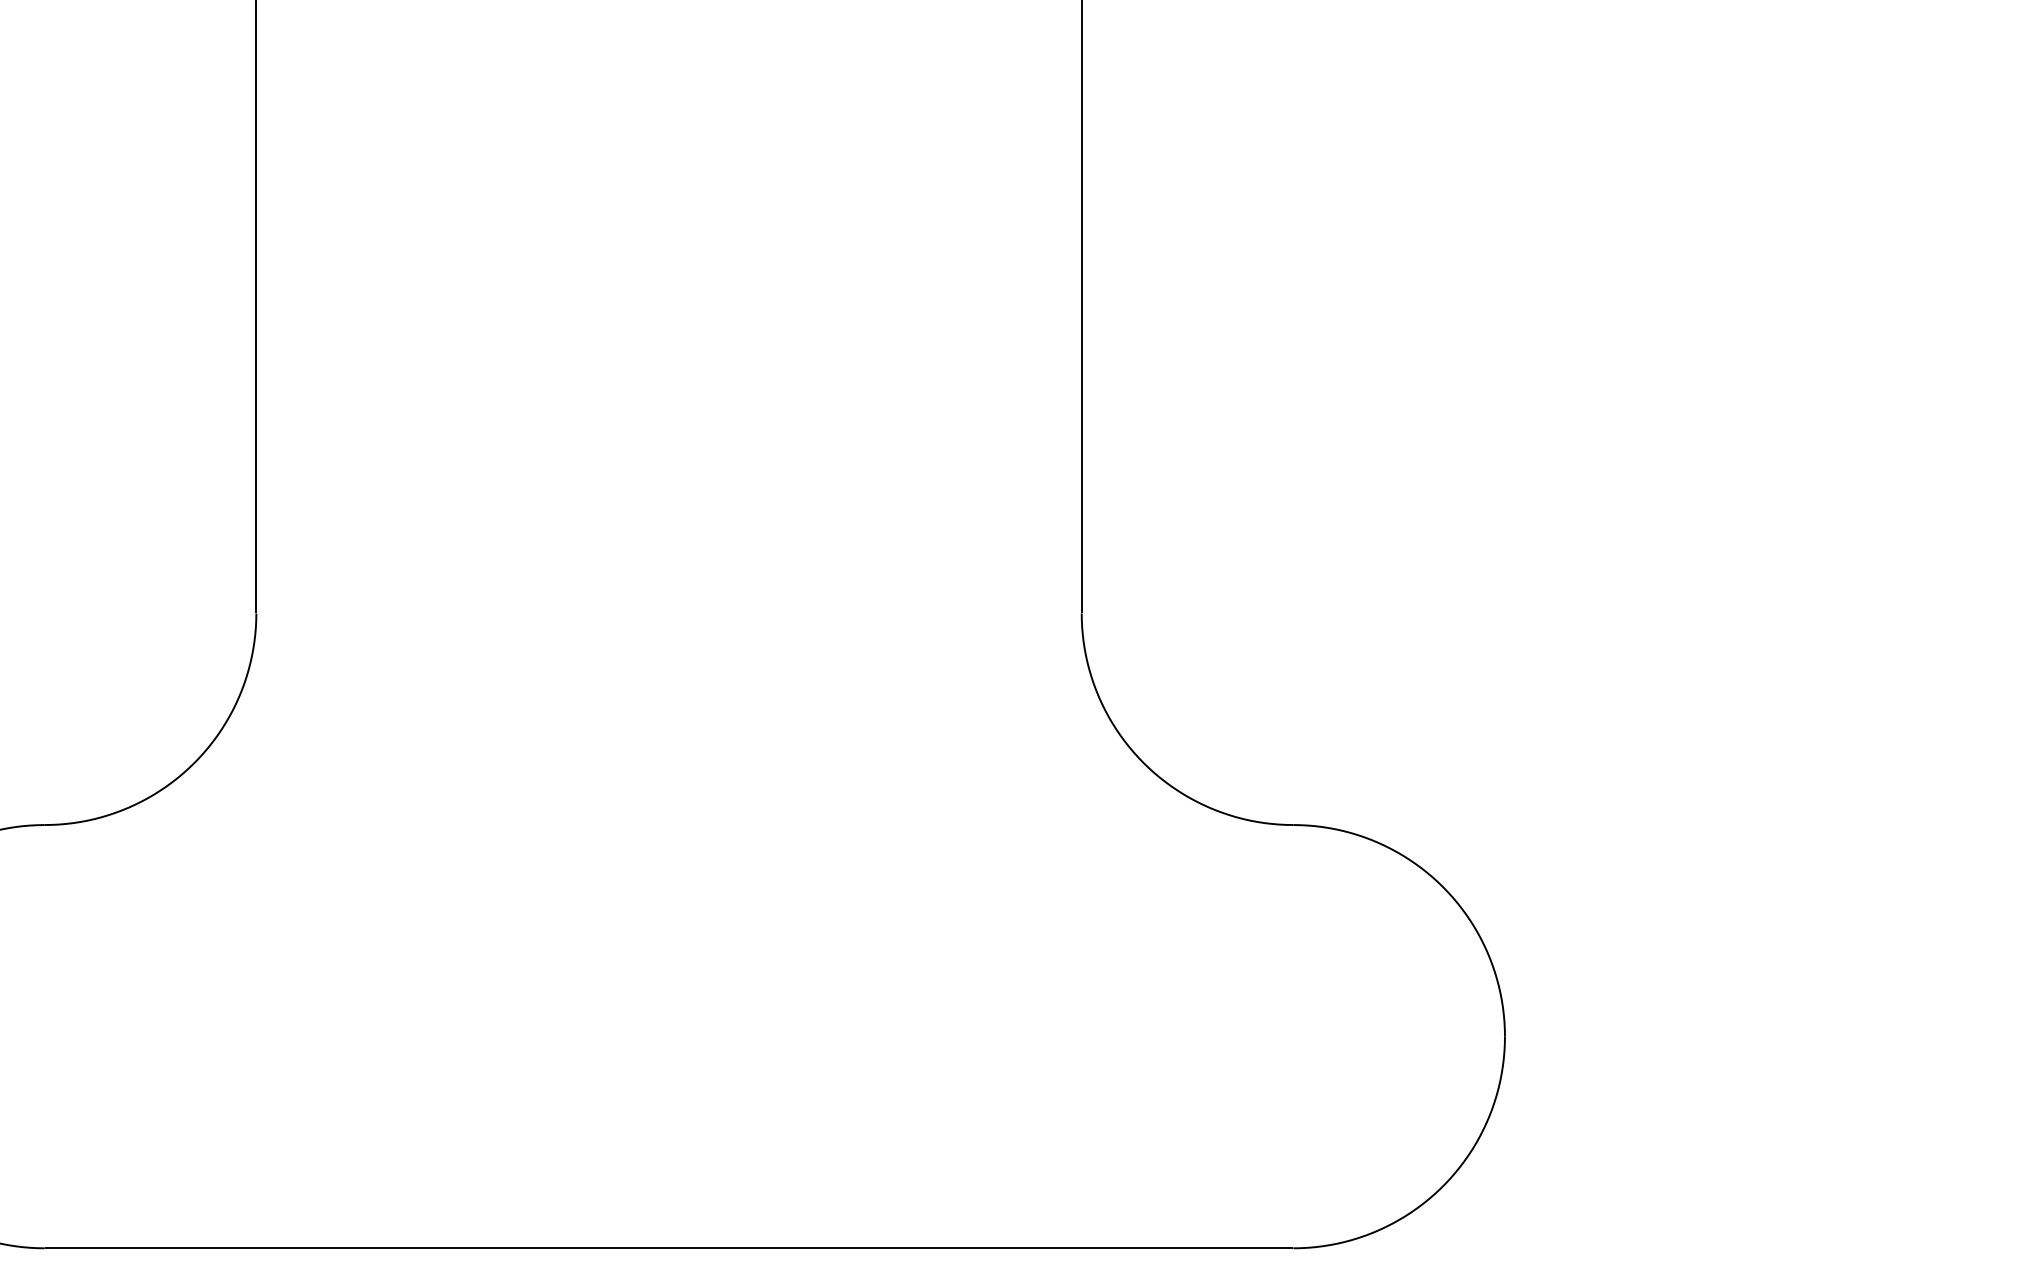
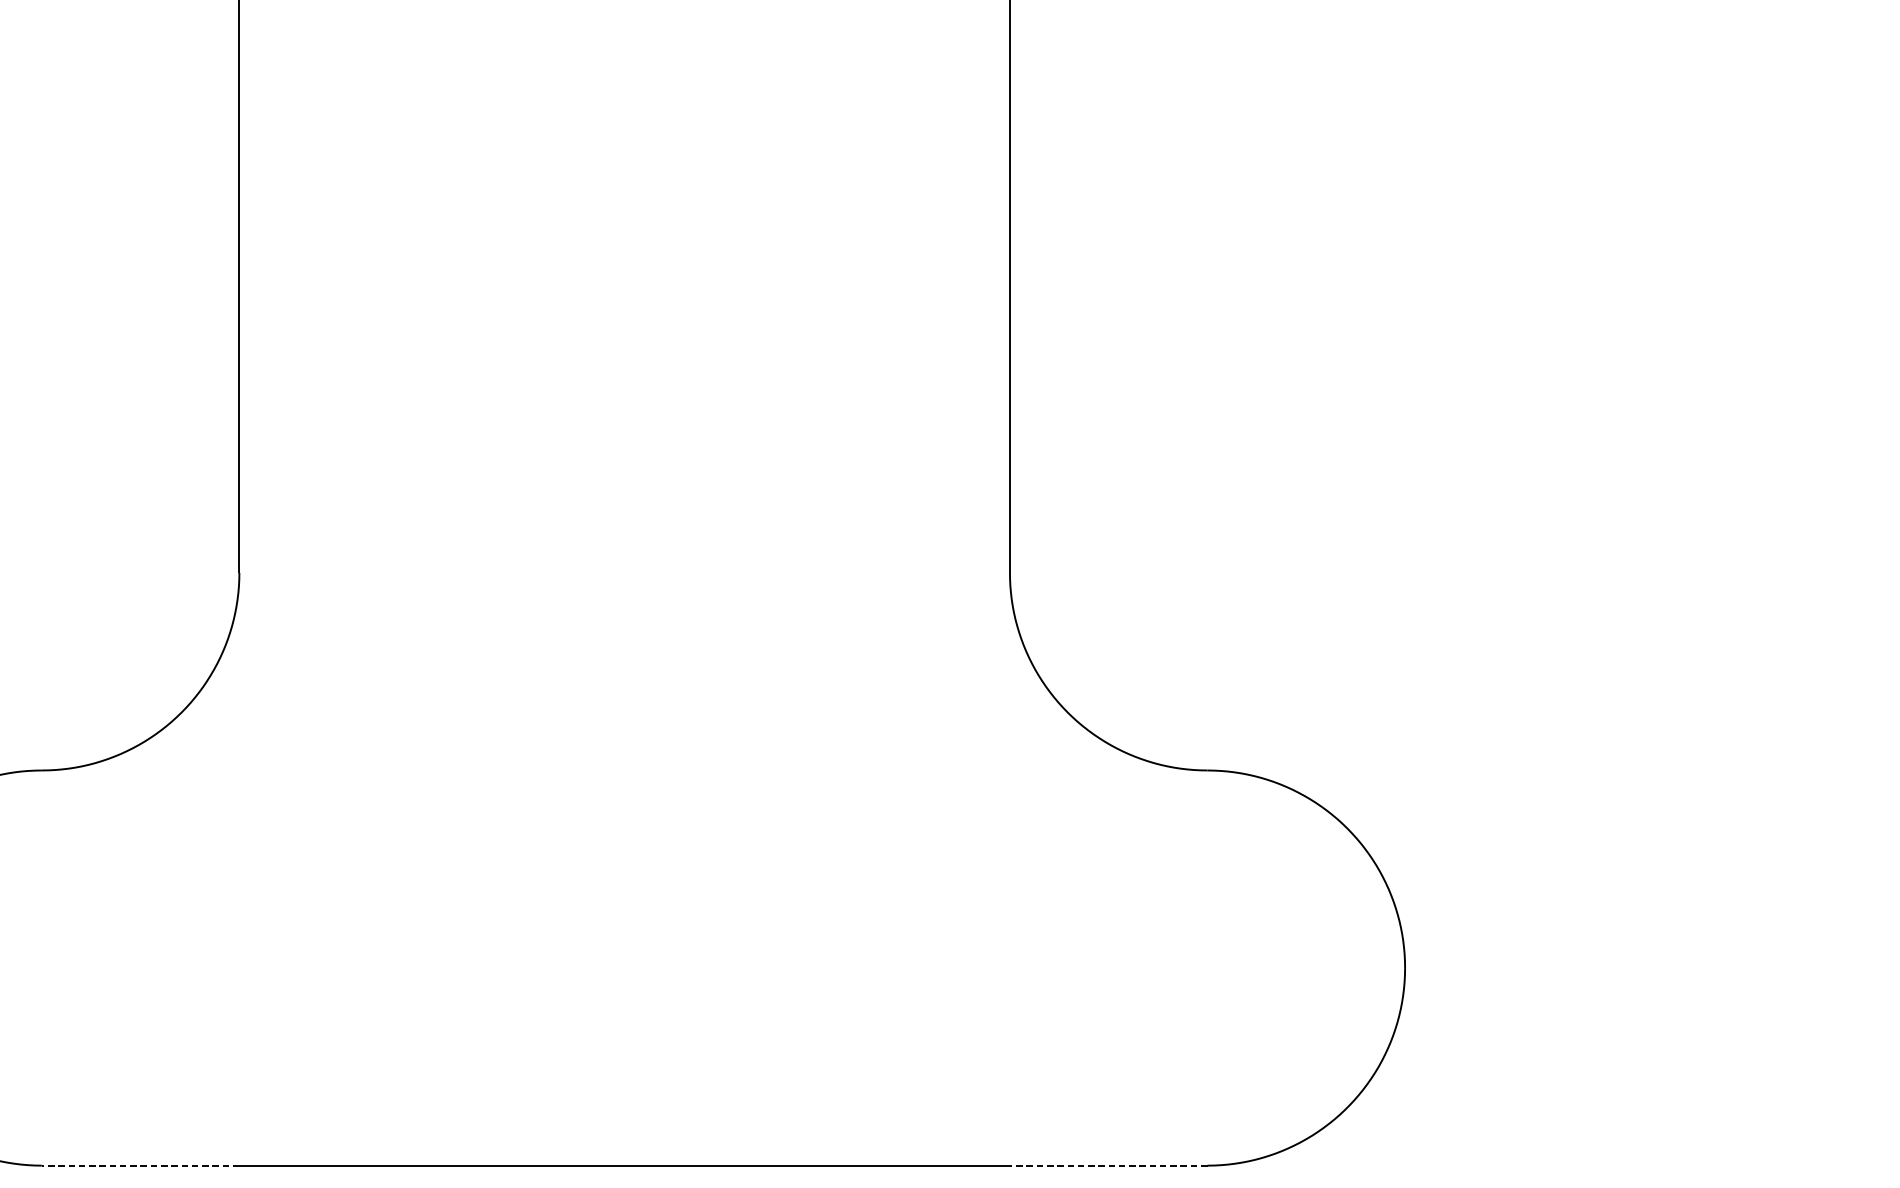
line: (150, 1248) -> (140, 1165), solid -> dashed
line: (1187, 1248) -> (1108, 1165), solid -> dashed

